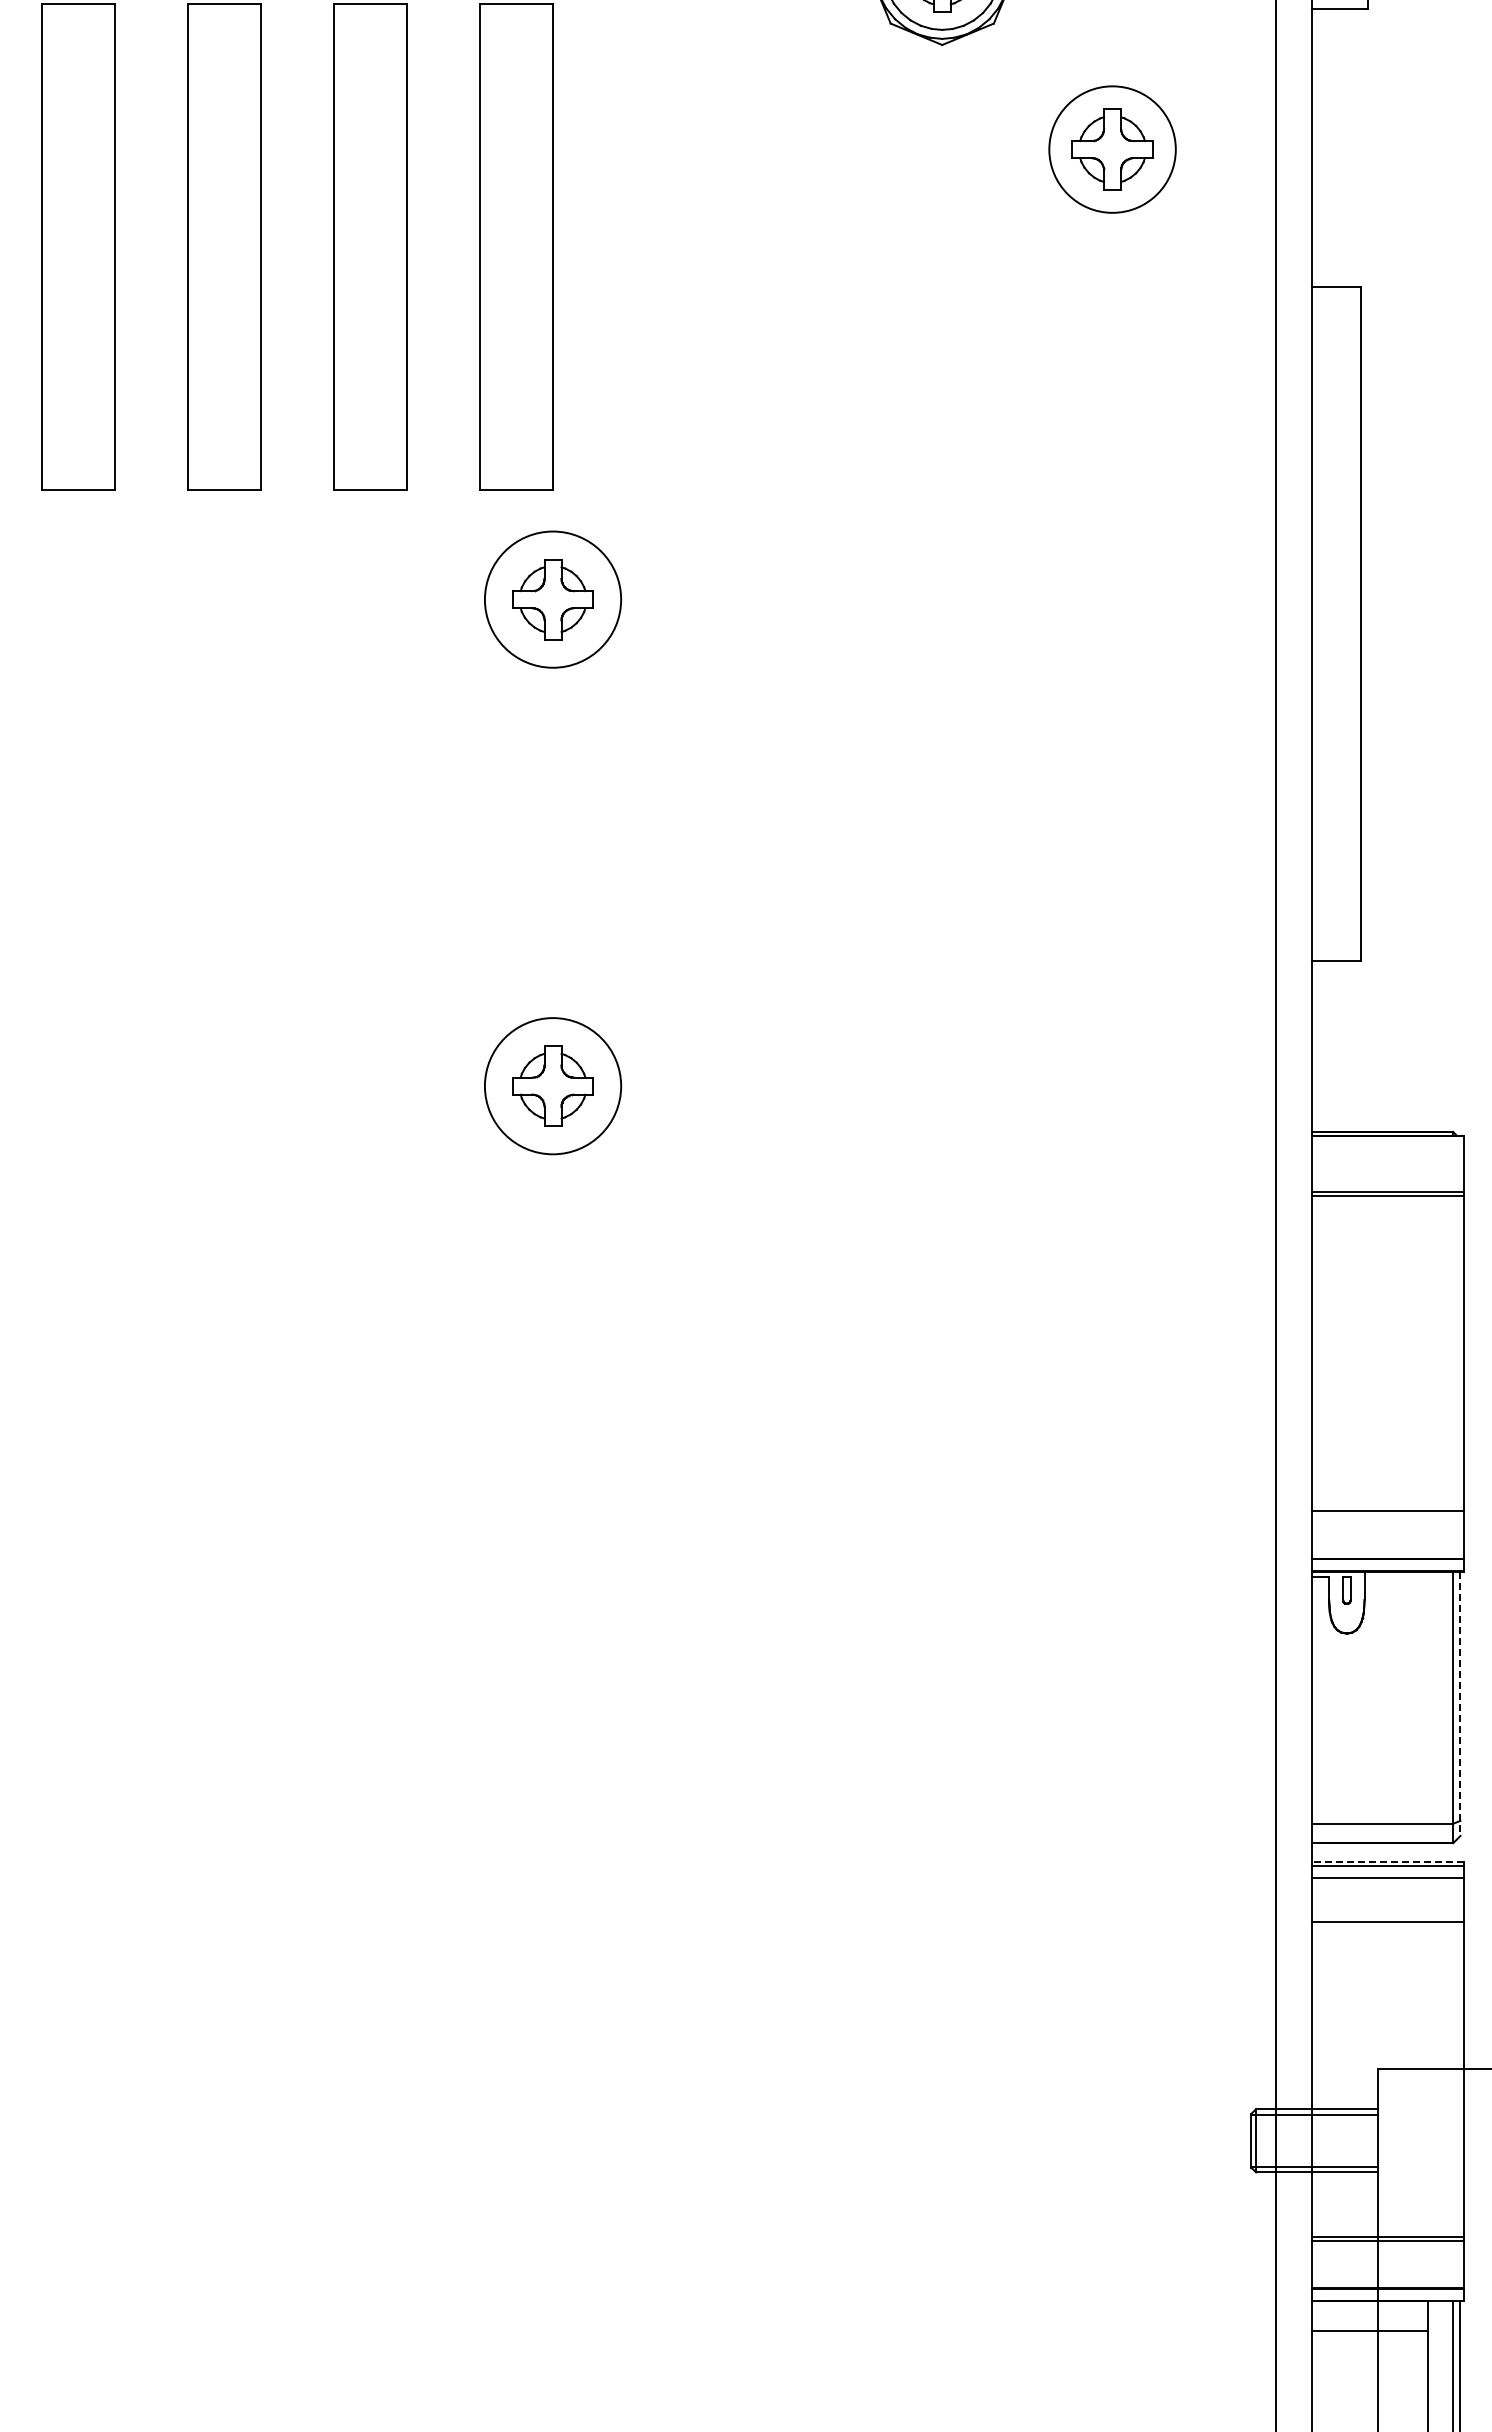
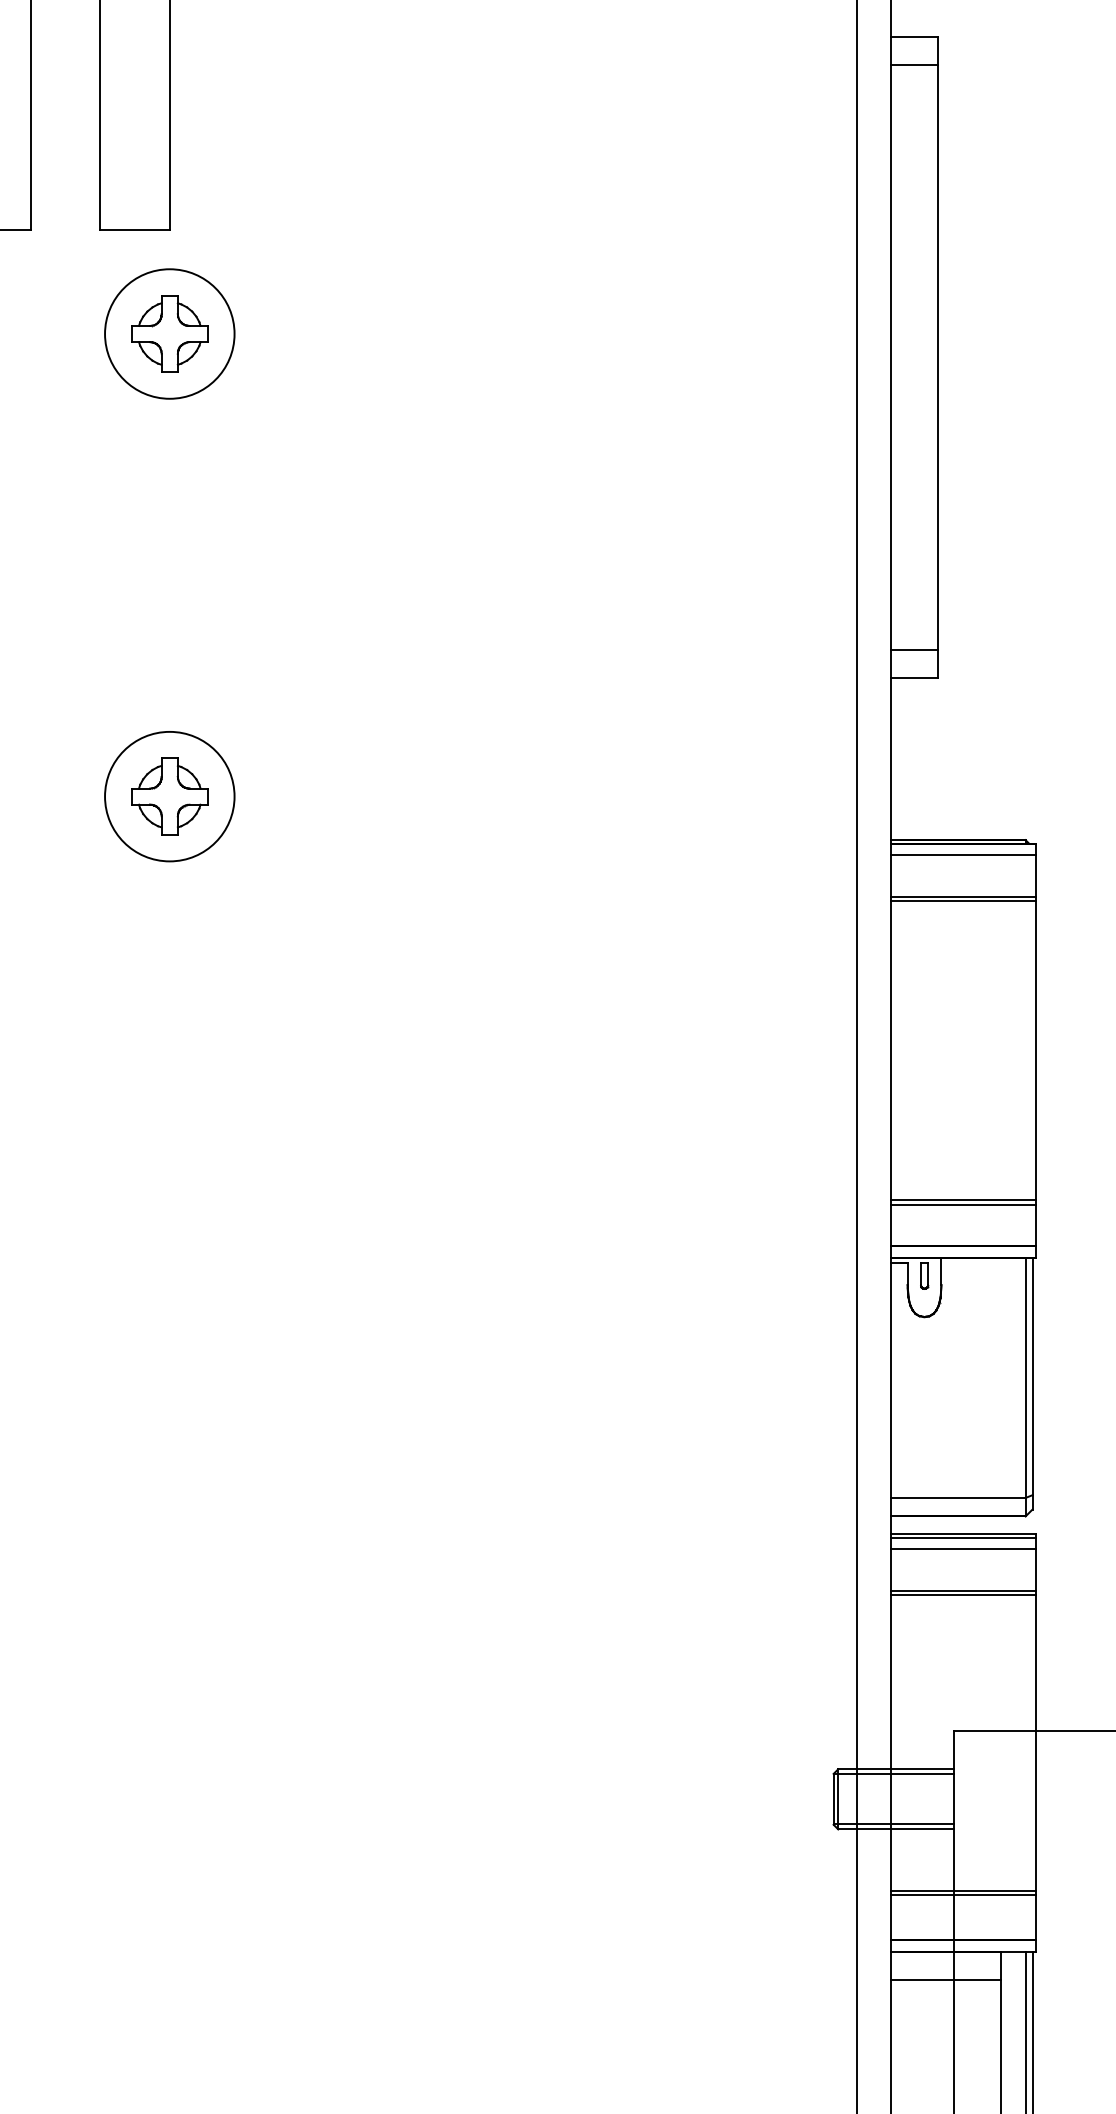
line: (1336, 316) -> (914, 64), added
line: (1336, 931) -> (914, 649), added
line: (1387, 1148) -> (963, 855), added
line: (1387, 1515) -> (963, 1204), added
line: (1460, 1704) -> (1032, 1384), dashed -> solid
line: (1387, 1861) -> (963, 1533), dashed -> solid
line: (1387, 1925) -> (963, 1594), added

